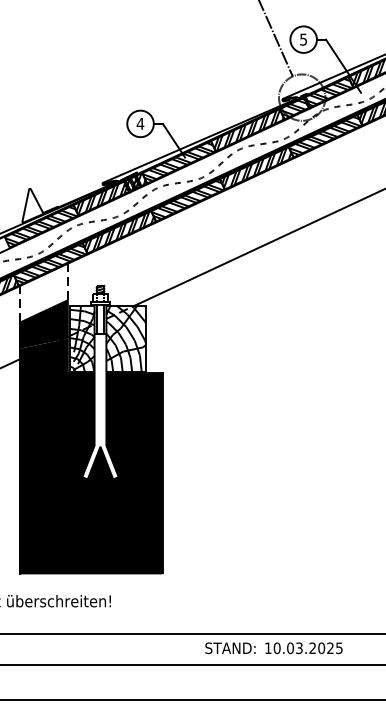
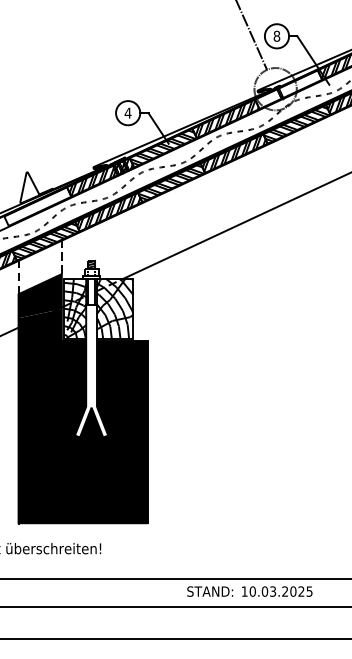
text: (303, 39) -> (276, 36), 5 -> 8
hatch: (315, 96) -> (287, 88), removed
hatch: (40, 225) -> (36, 205), removed

